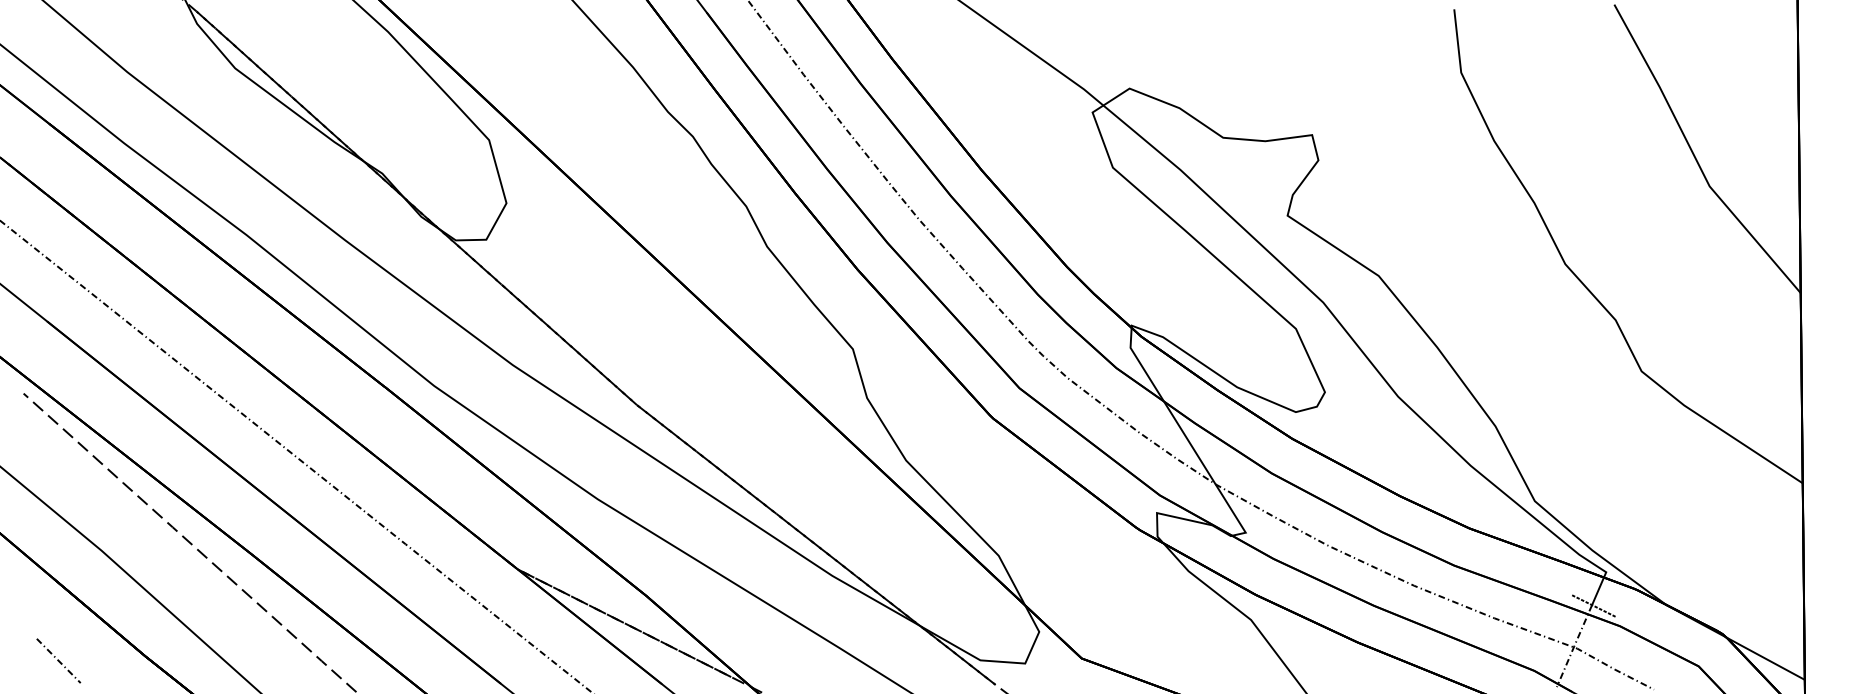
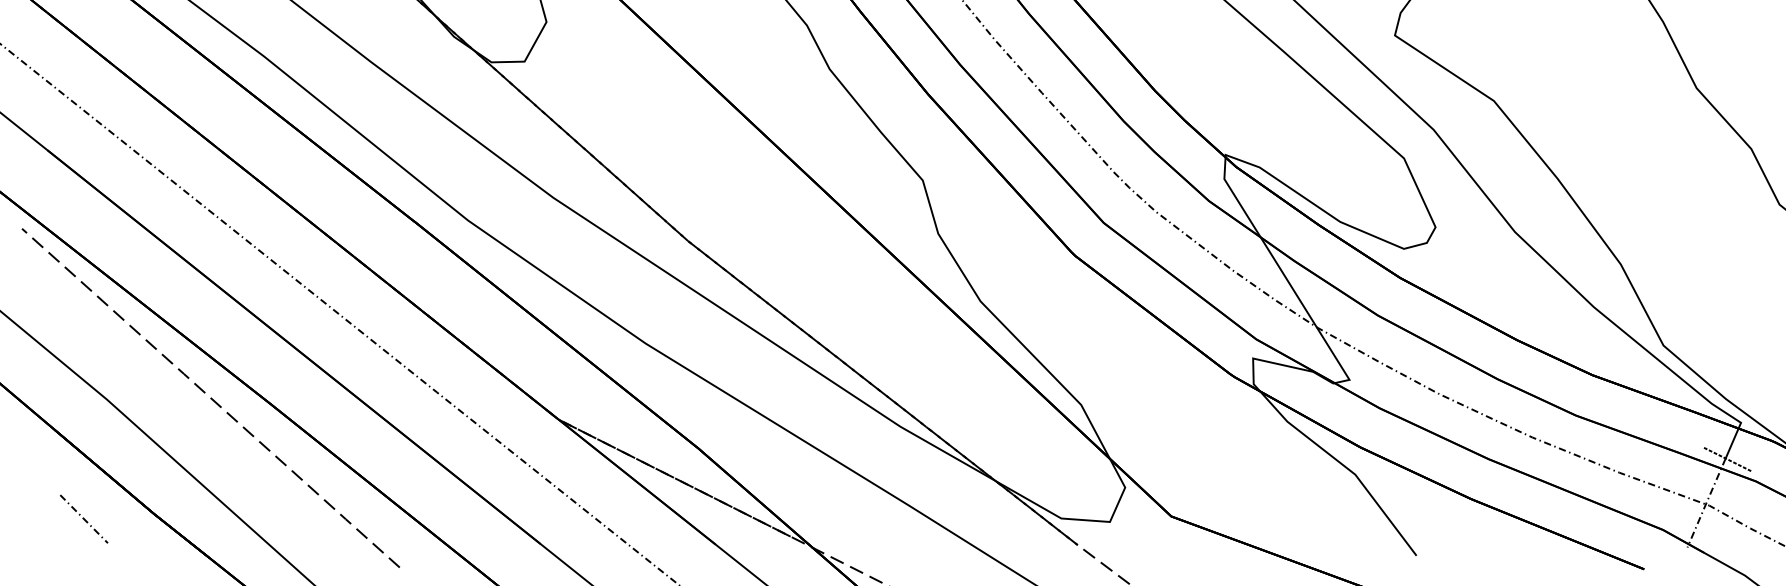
line: (58, 660) -> (83, 518), moved

